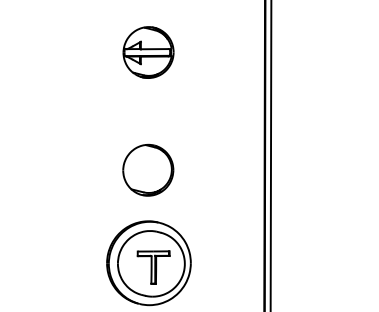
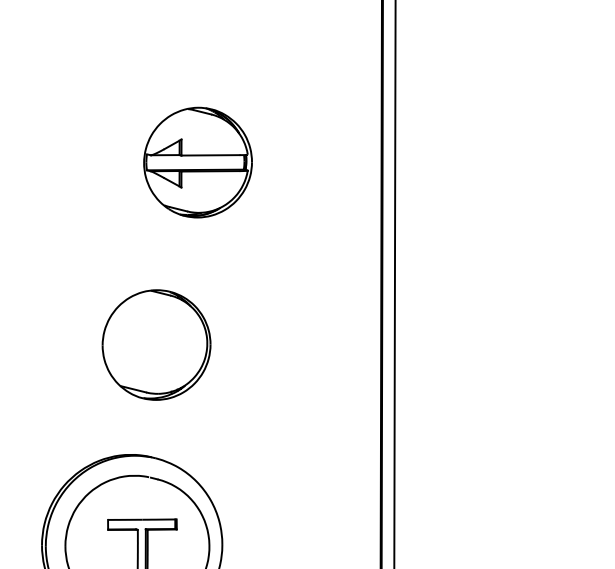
part: (148, 52) -> (197, 162), moved
part: (148, 169) -> (157, 343), moved

